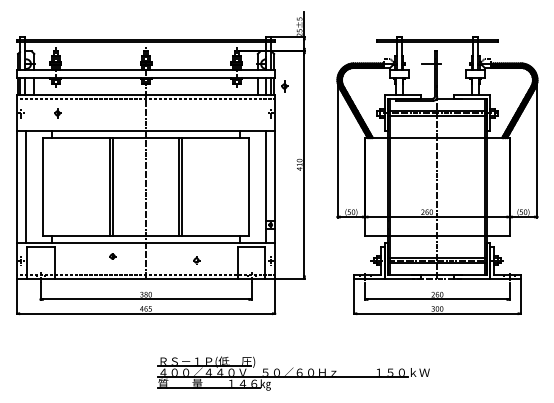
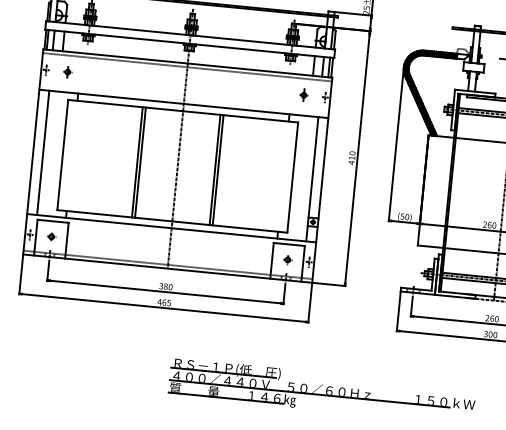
part: (284, 86) -> (303, 95), moved
part: (57, 113) -> (67, 72), moved
part: (112, 256) -> (51, 236), moved
part: (196, 260) -> (287, 259), moved

